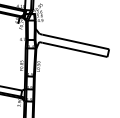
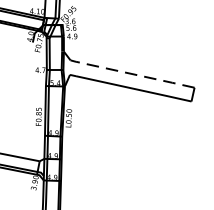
line: (75, 41) -> (134, 73), solid -> dashed

